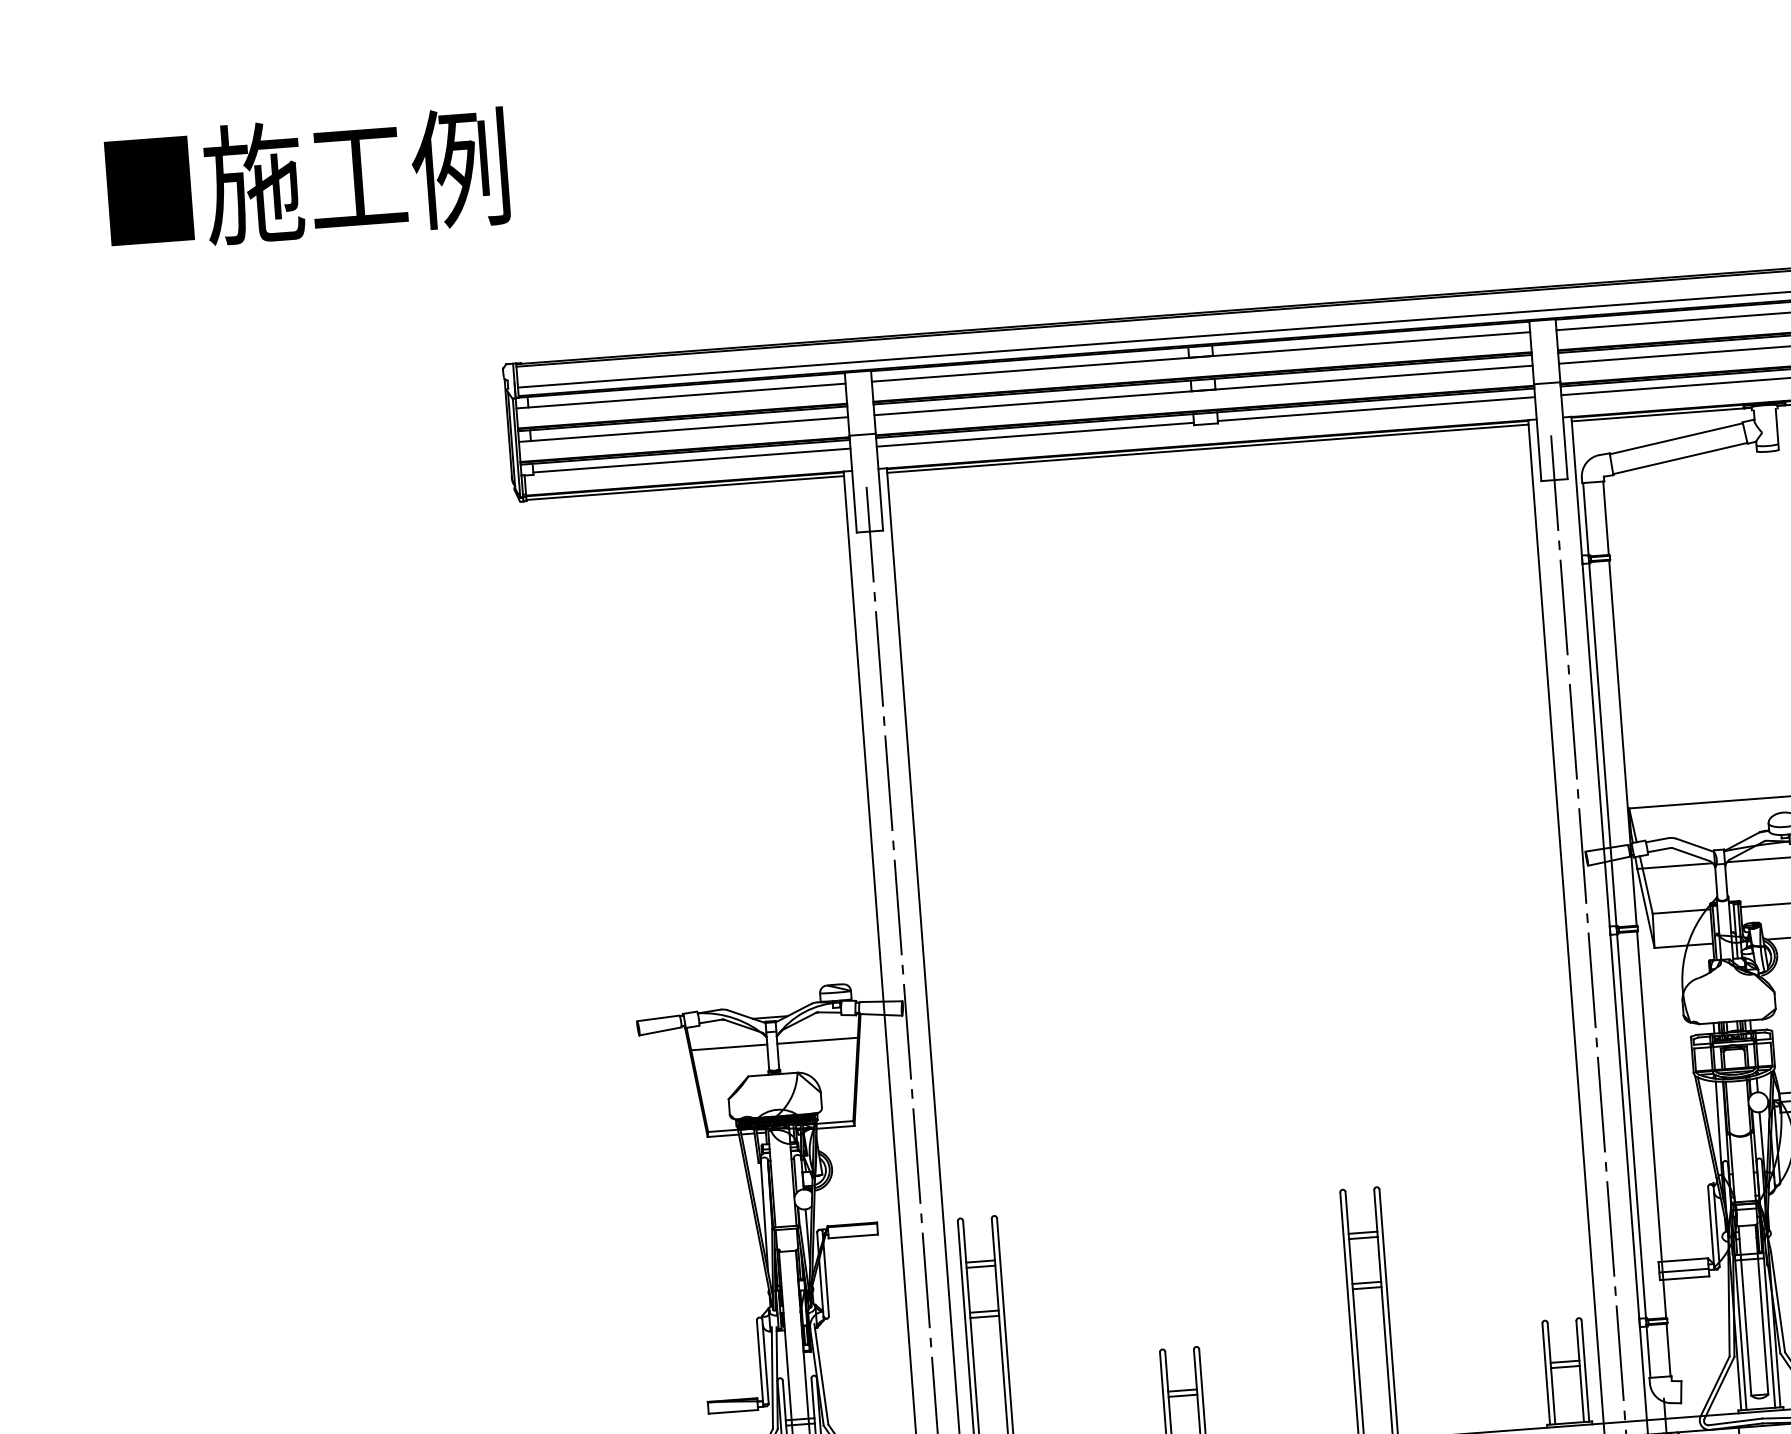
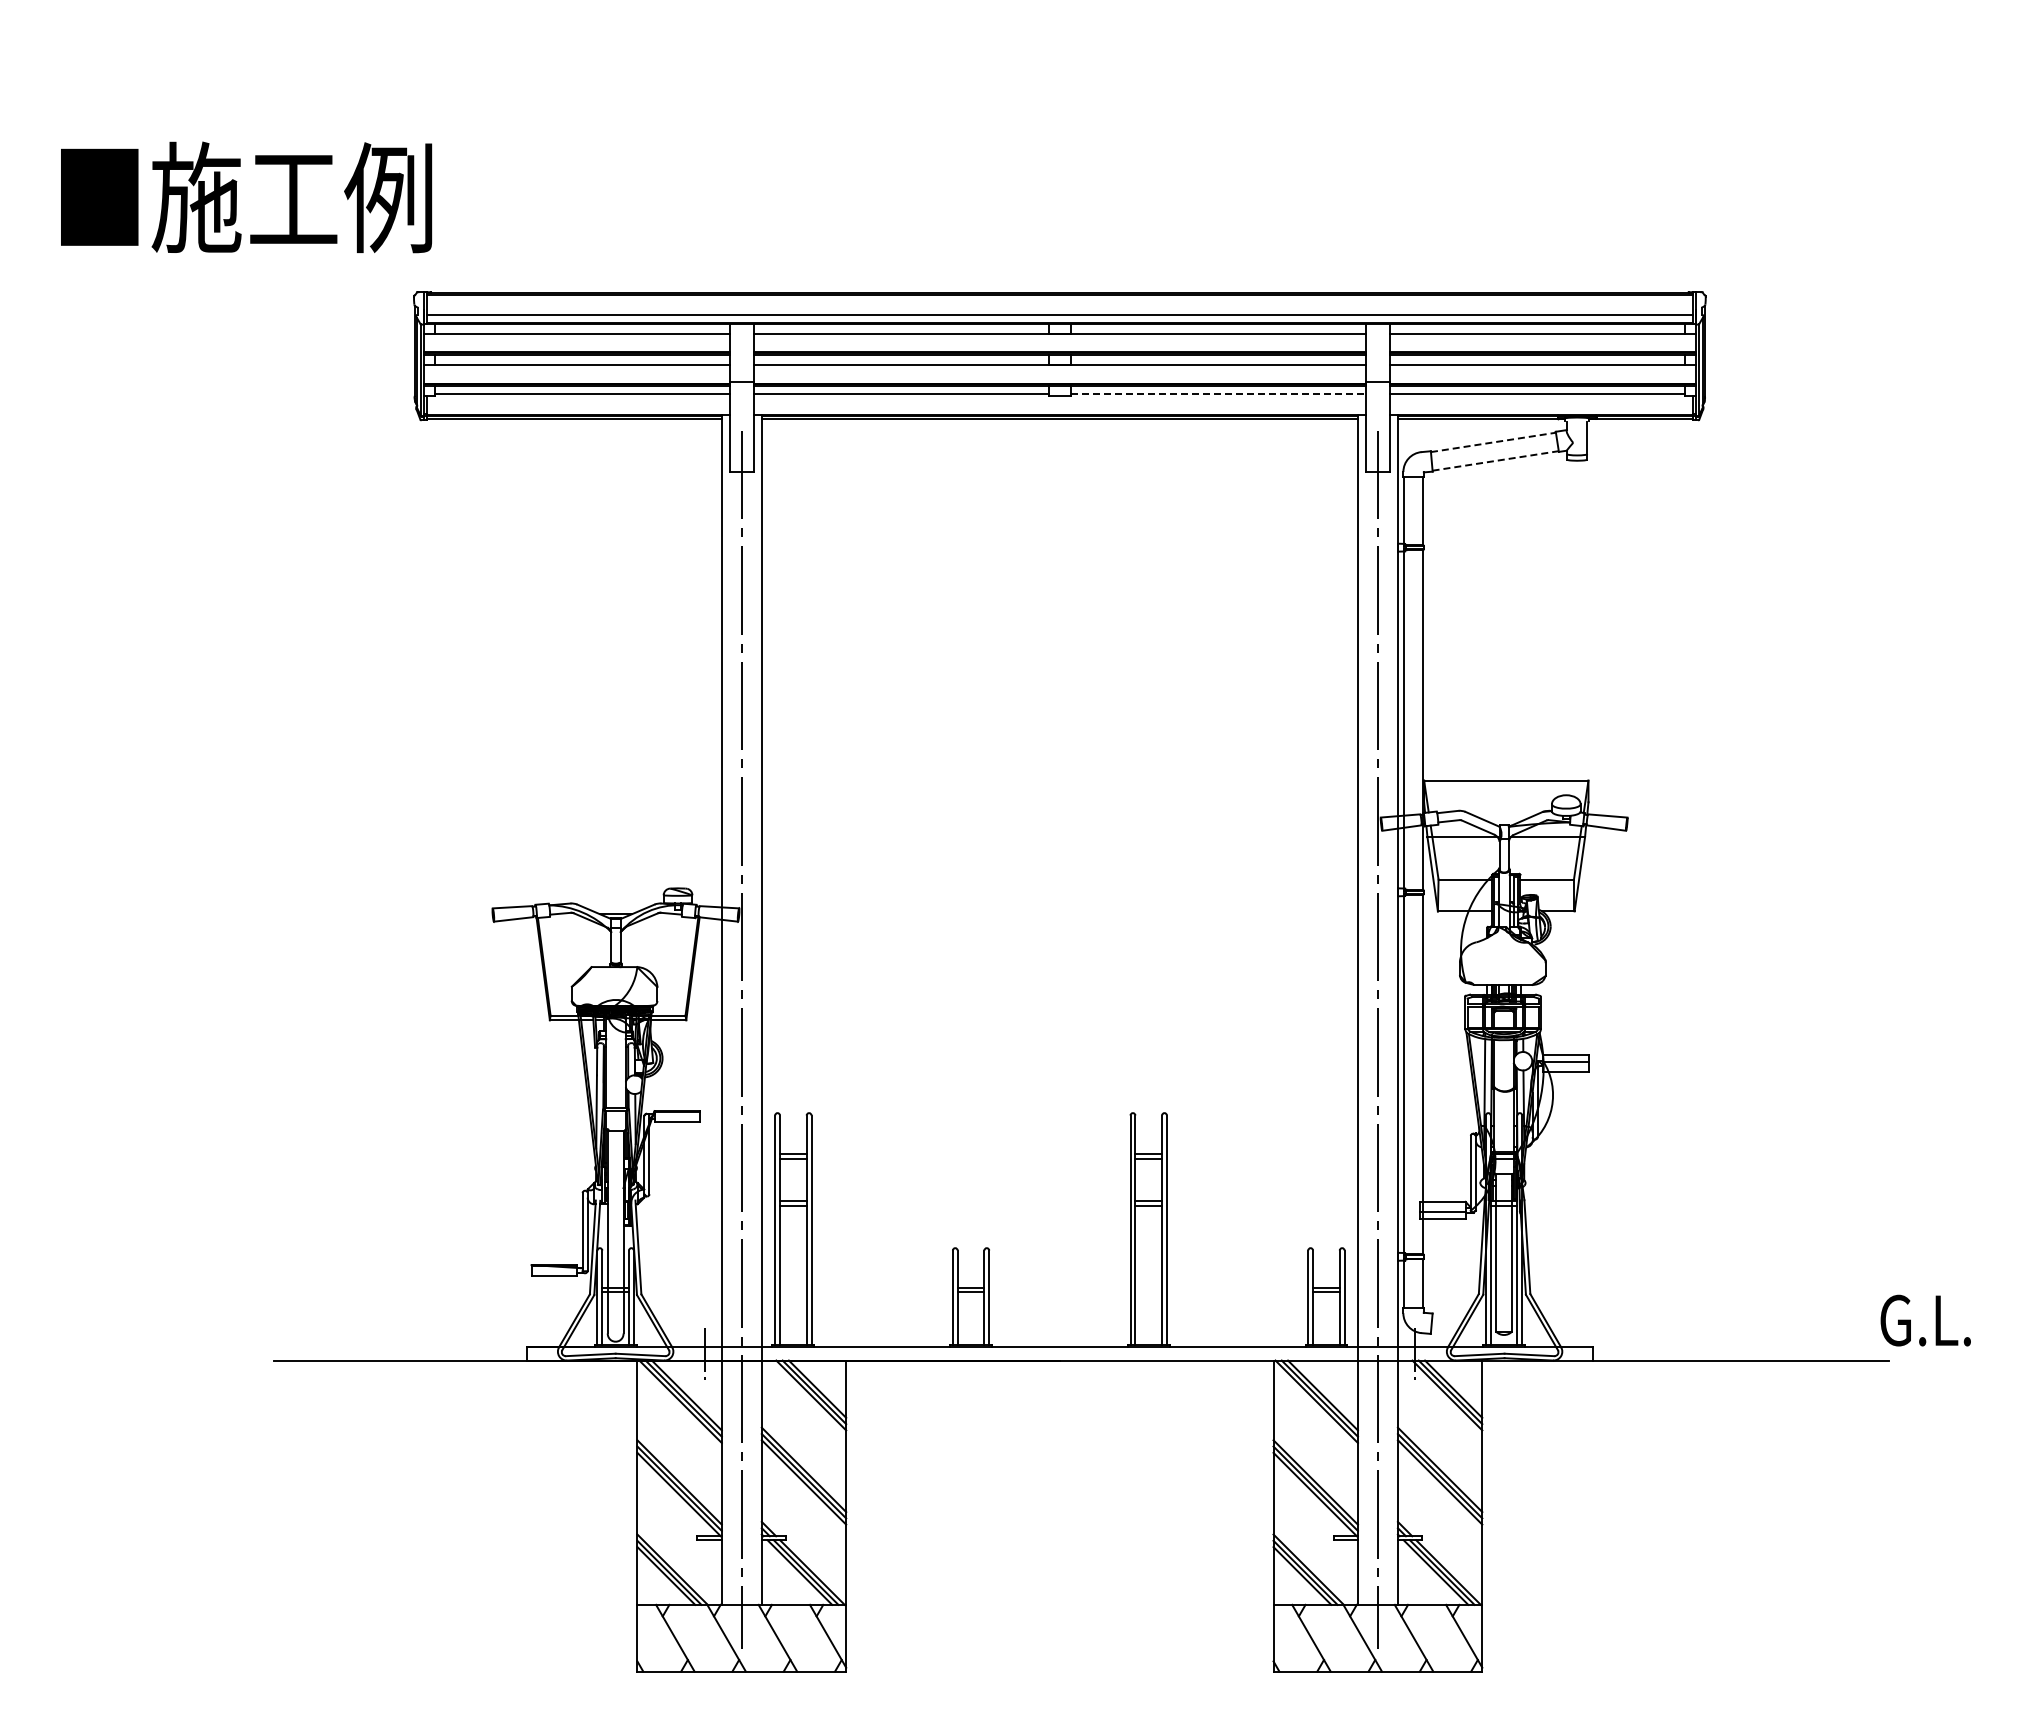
text: (307, 179) -> (246, 197), moved
line: (1376, 409) -> (1218, 394), solid -> dashed
line: (1676, 438) -> (1493, 442), solid -> dashed
line: (1680, 458) -> (1495, 460), solid -> dashed
line: (817, 1041) -> (657, 939), removed
line: (729, 1047) -> (576, 939), removed

